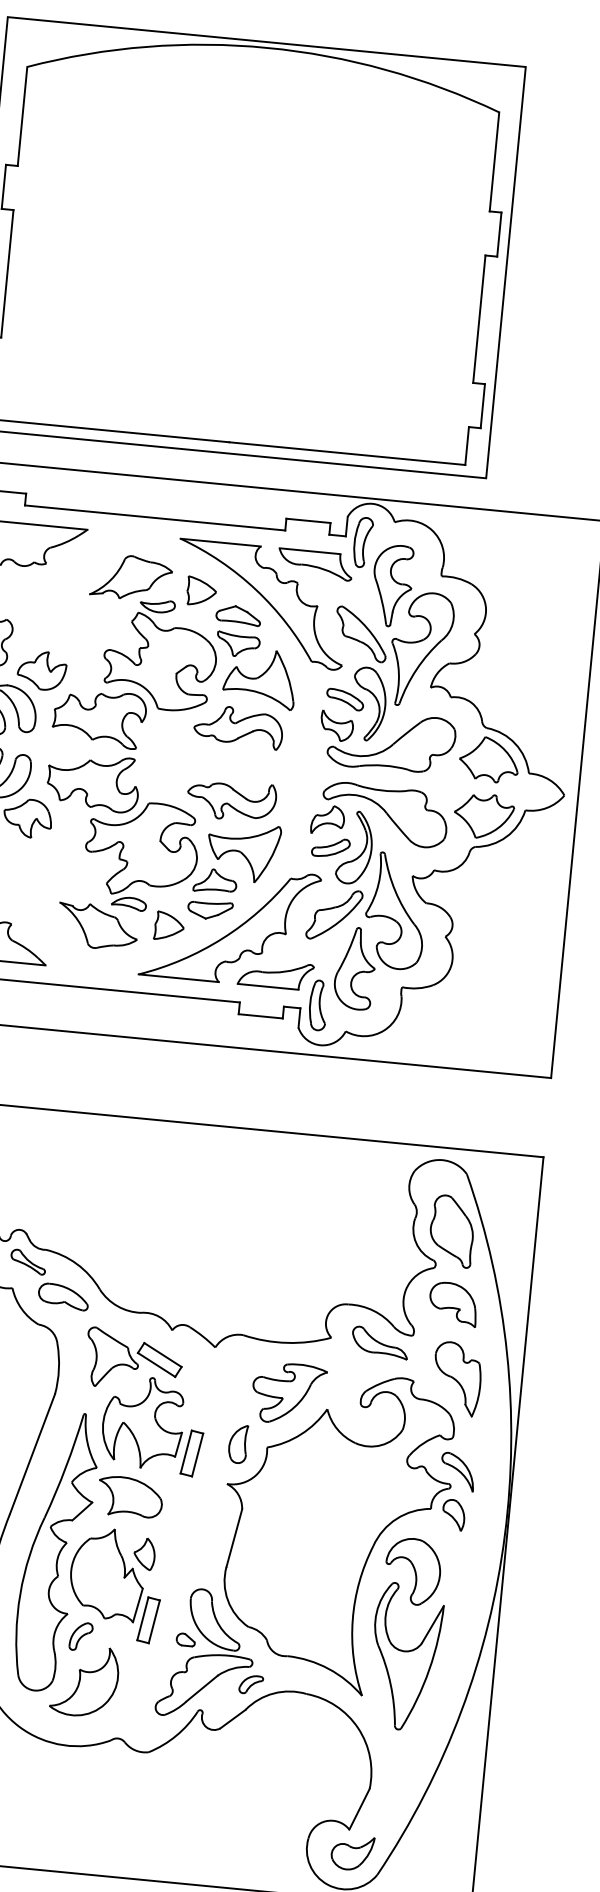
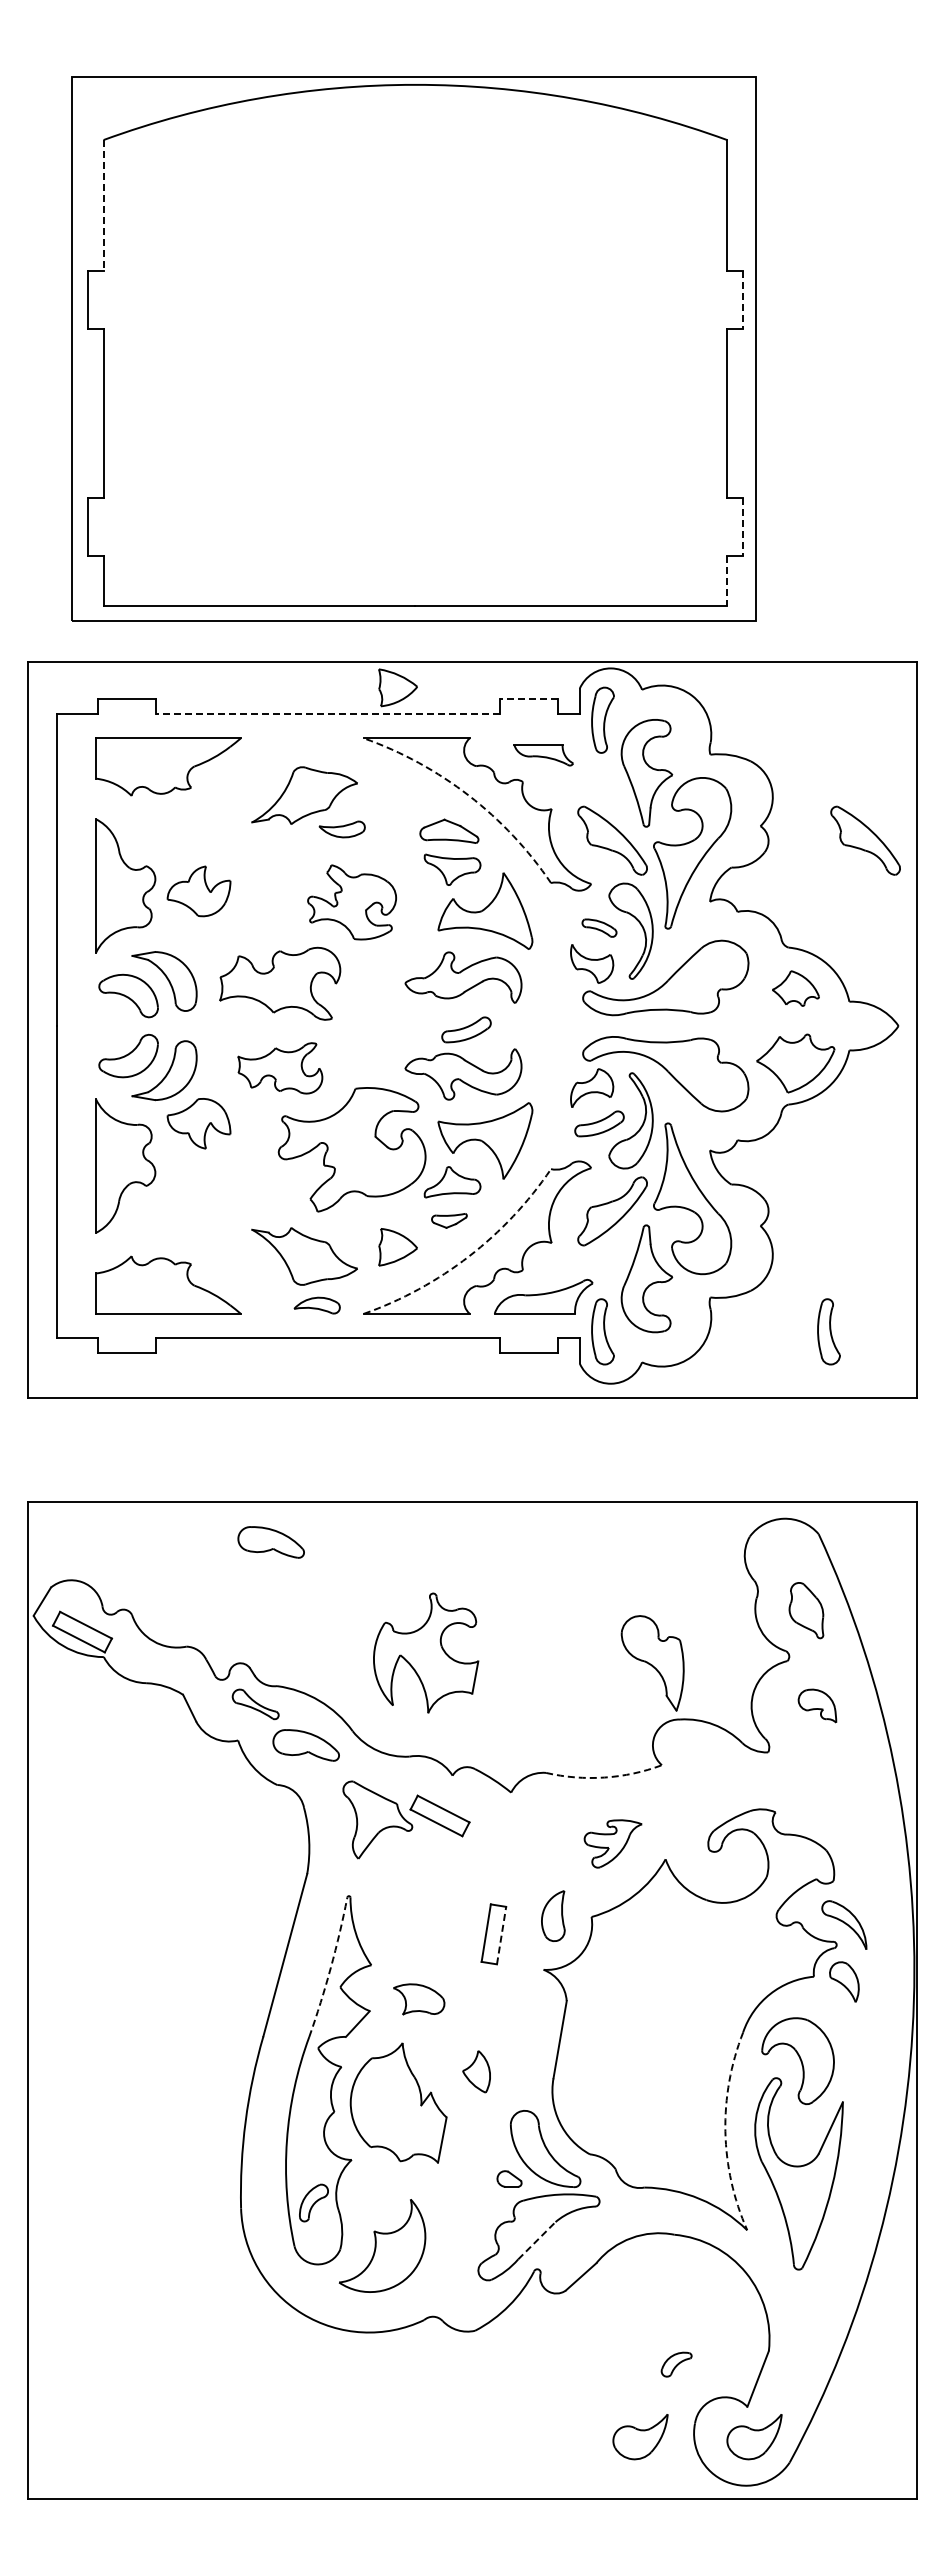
line: (22, 116) -> (103, 205), solid -> dashed
line: (499, 234) -> (742, 300), solid -> dashed
line: (482, 406) -> (742, 527), solid -> dashed
line: (467, 446) -> (727, 581), solid -> dashed
line: (154, 518) -> (327, 714), solid -> dashed
line: (308, 520) -> (528, 698), solid -> dashed
part: (315, 564) -> (543, 755), size x0.6
arc: (256, 589) -> (469, 795), solid -> dashed
part: (201, 591) -> (397, 687), moved
part: (552, 652) -> (865, 840), added
part: (159, 662) -> (351, 902), size x0.6
part: (41, 670) -> (198, 891), moved
part: (345, 699) -> (599, 927), size x0.7
part: (489, 759) -> (795, 988), size x0.6
part: (237, 766) -> (466, 1029), added
part: (93, 782) -> (280, 1068), size x0.7
part: (128, 903) -> (316, 1305), moved
part: (210, 909) -> (449, 1220), size x0.6
arc: (222, 938) -> (469, 1256), solid -> dashed
part: (489, 1021) -> (828, 1331), added
part: (51, 1140) -> (270, 1542), added
part: (452, 1231) -> (806, 1610), size x0.6
part: (453, 1303) -> (817, 1705), size x0.6
arc: (287, 1342) -> (604, 1777), solid -> dashed
part: (380, 1342) -> (726, 1765), removed
part: (456, 1379) -> (652, 1663), moved
part: (288, 1393) -> (612, 1843), size x0.6
part: (143, 1422) -> (426, 1652), moved
line: (197, 1454) -> (501, 1935), solid -> dashed
arc: (65, 1466) -> (330, 1967), solid -> dashed
part: (130, 1497) -> (419, 1999), size x0.6
part: (144, 1553) -> (476, 2071), moved
arc: (352, 1619) -> (725, 2131), solid -> dashed
part: (148, 1620) -> (458, 2158), removed
part: (80, 1636) -> (313, 2202), moved
part: (251, 1684) -> (676, 2364), moved
line: (202, 1688) -> (537, 2240), solid -> dashed
part: (266, 1845) -> (640, 2437), added

